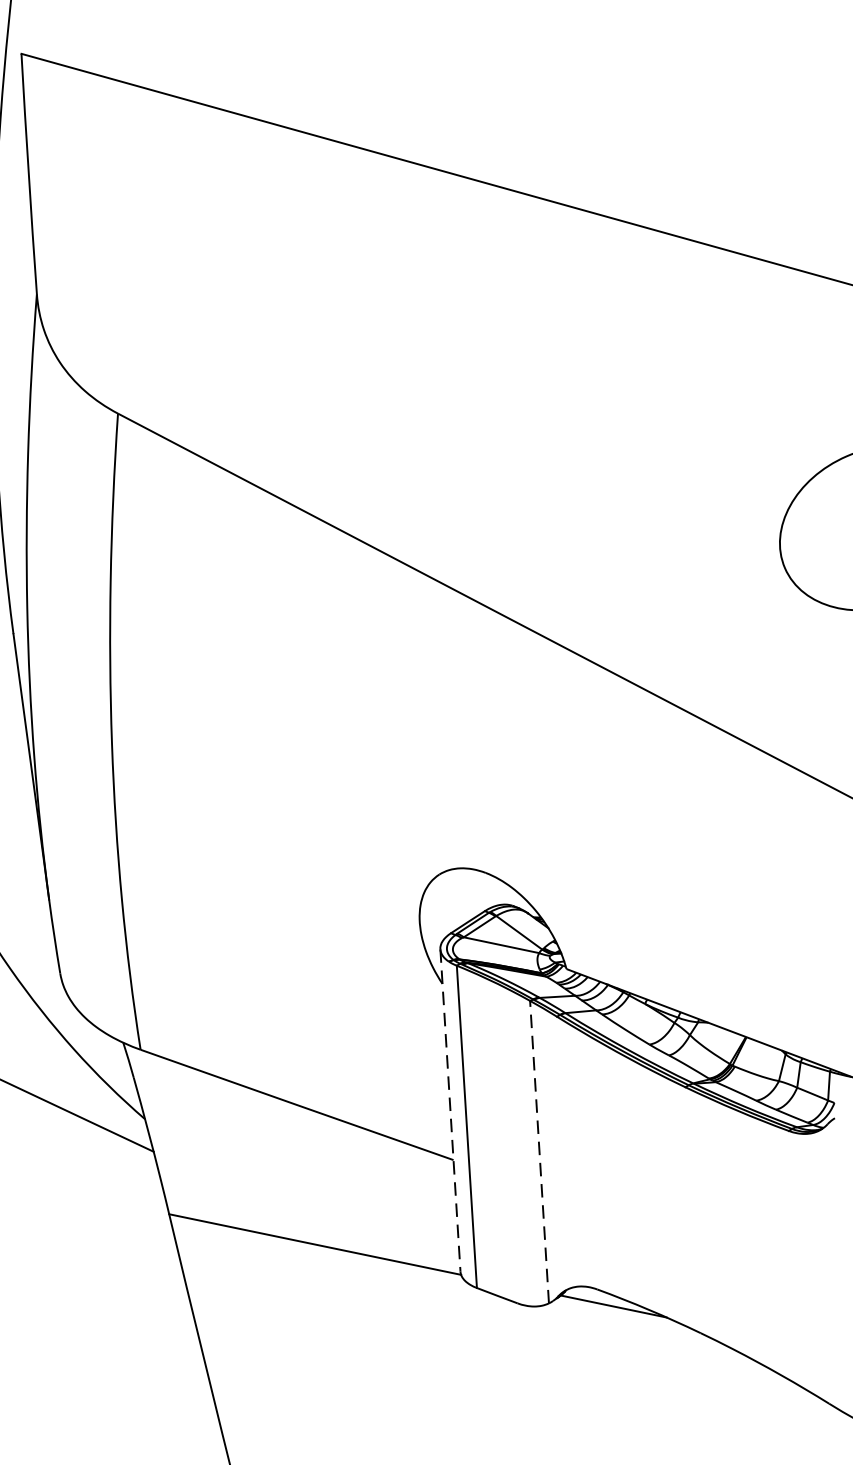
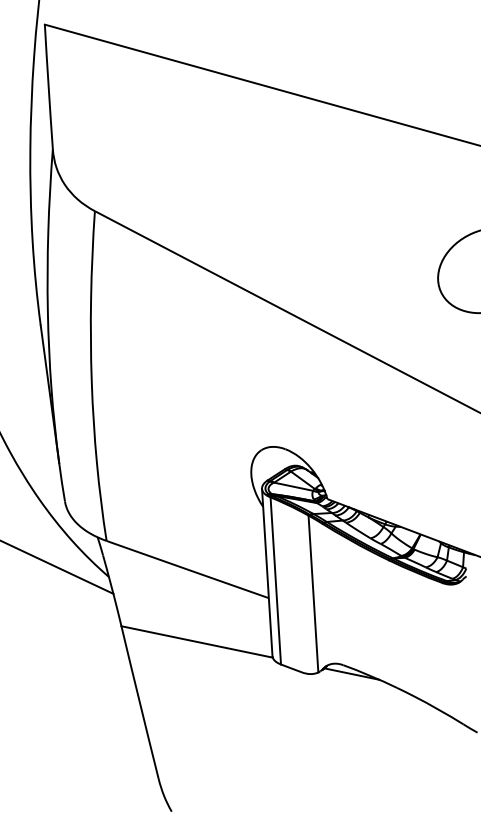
line: (450, 1110) -> (267, 572), dashed -> solid
line: (539, 1153) -> (313, 594), dashed -> solid

